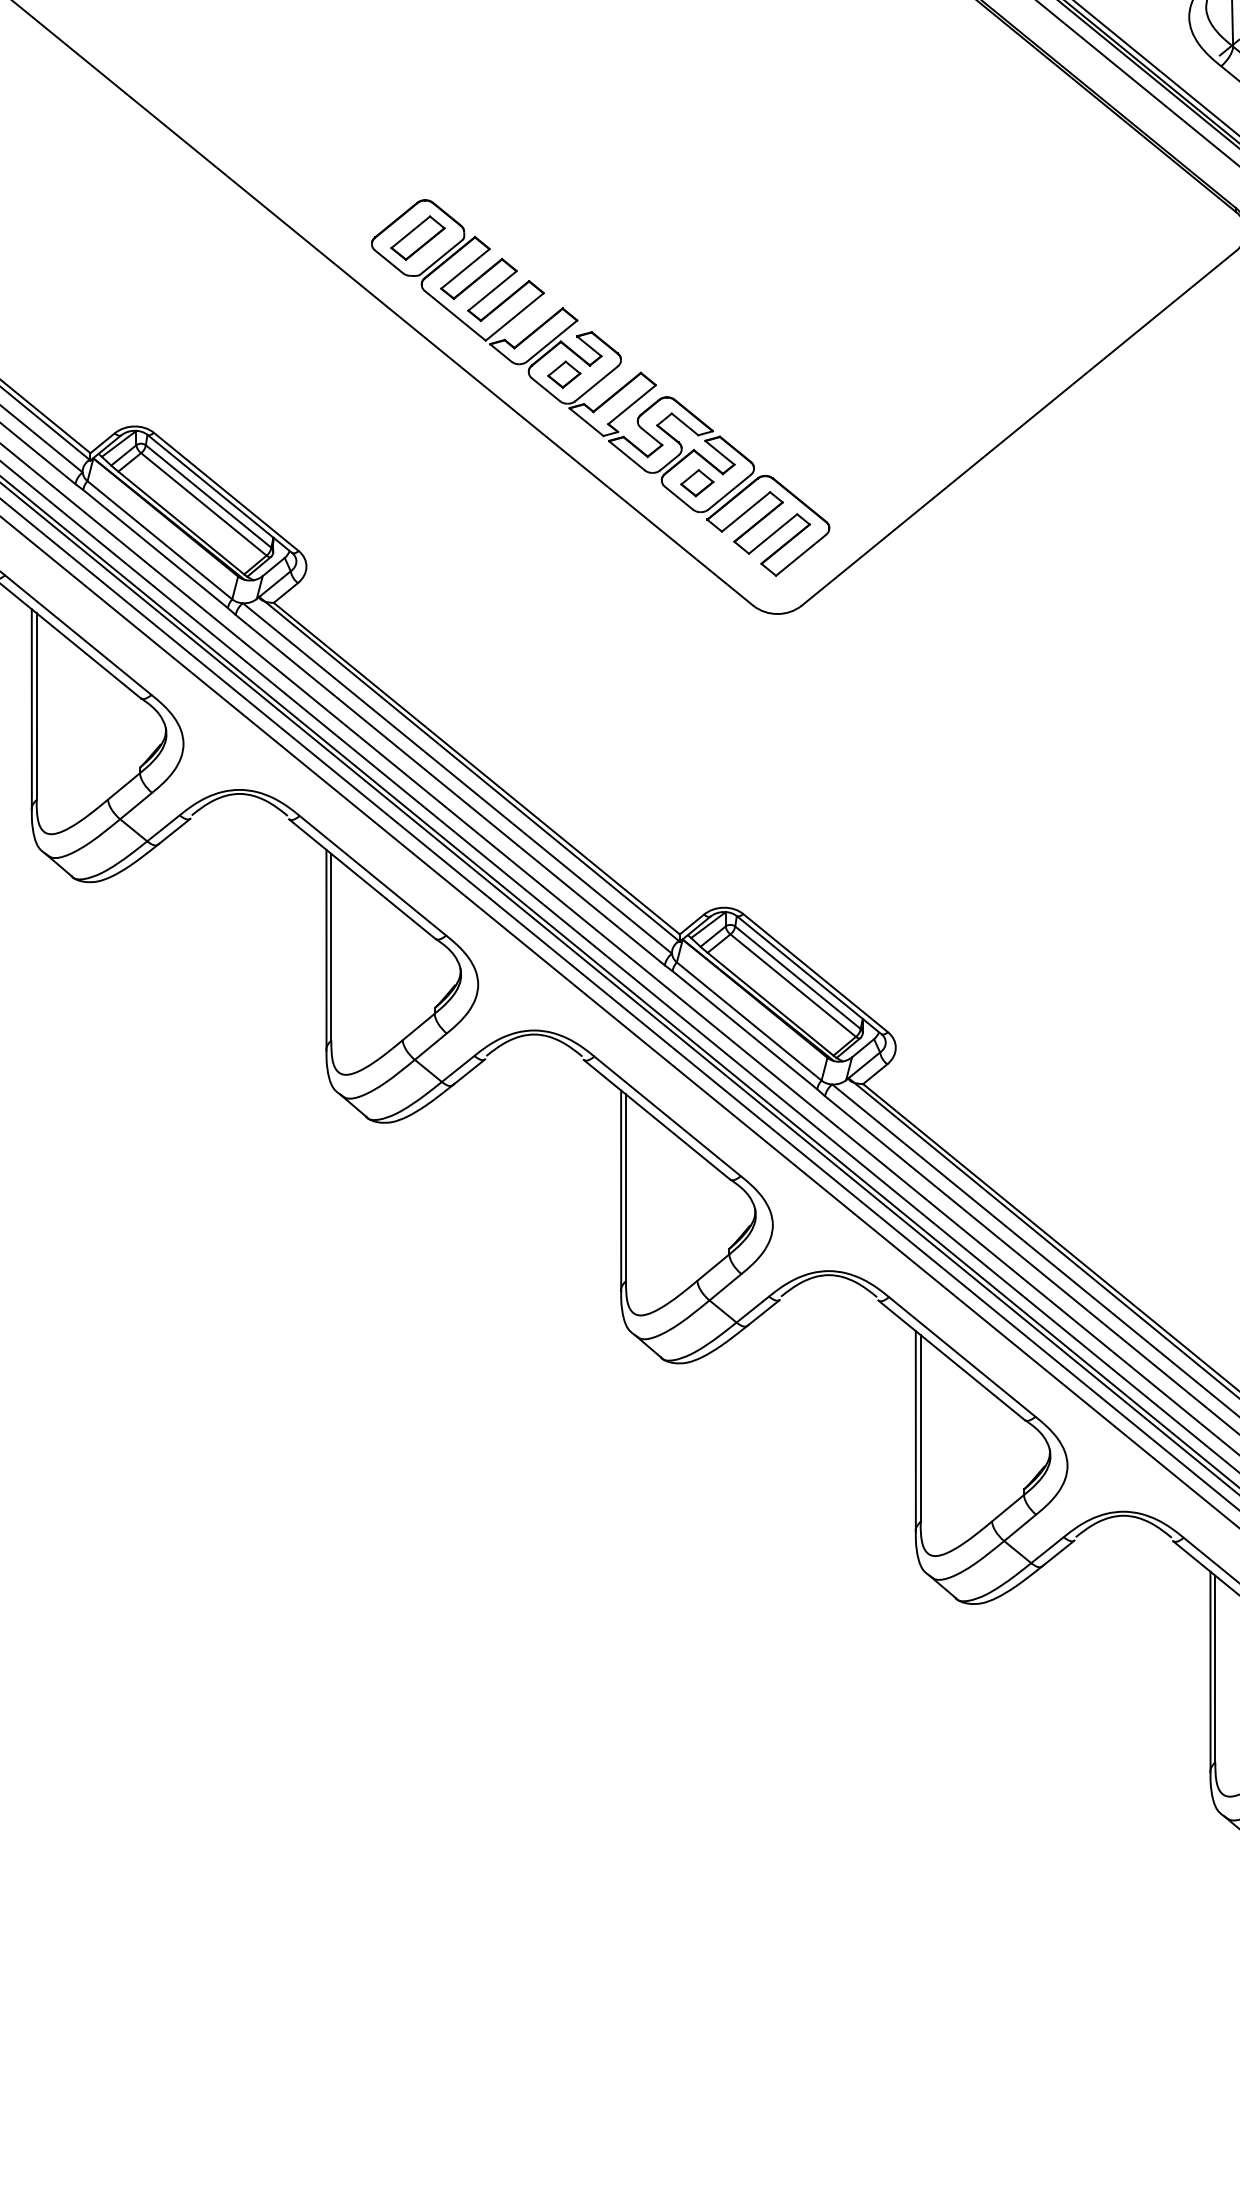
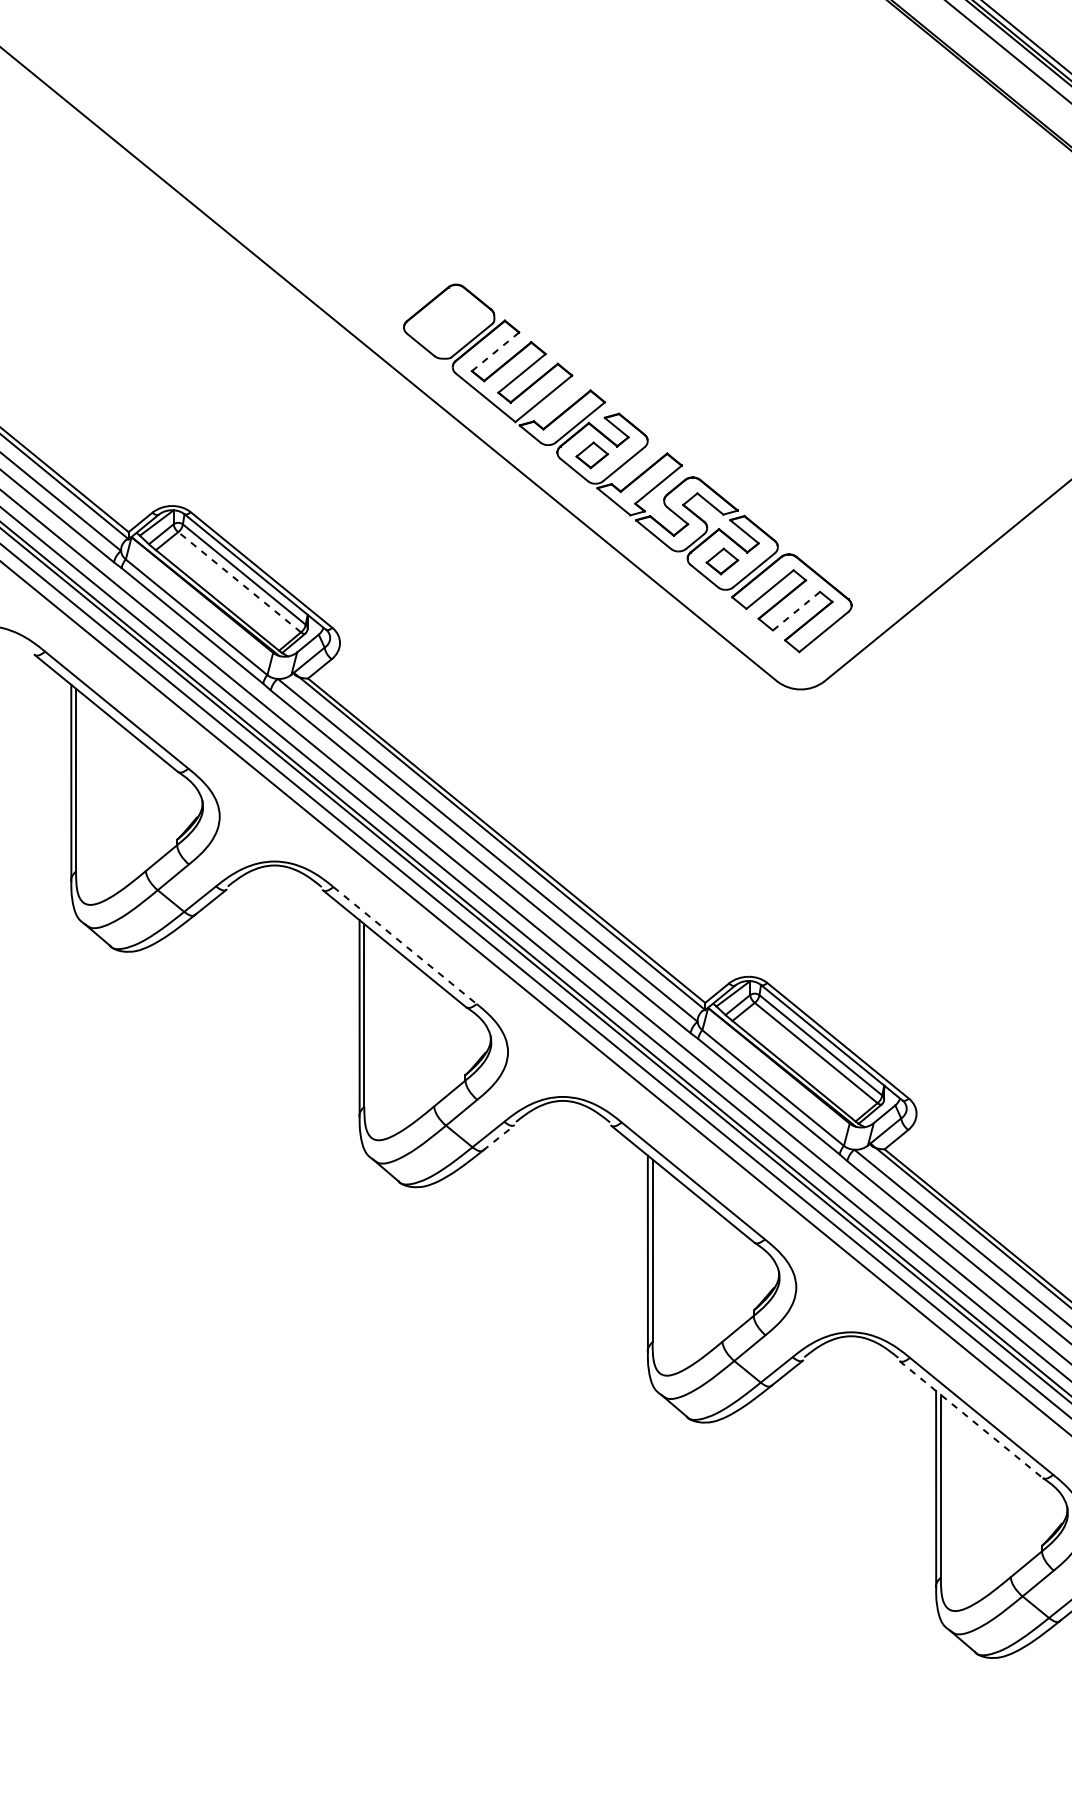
part: (417, 237) -> (448, 321), removed
line: (465, 268) -> (495, 351), solid -> dashed
line: (203, 504) -> (239, 582), solid -> dashed
line: (773, 533) -> (796, 610), solid -> dashed
line: (373, 875) -> (405, 945), solid -> dashed
line: (468, 1072) -> (498, 1138), solid -> dashed
line: (951, 1360) -> (971, 1419), solid -> dashed

